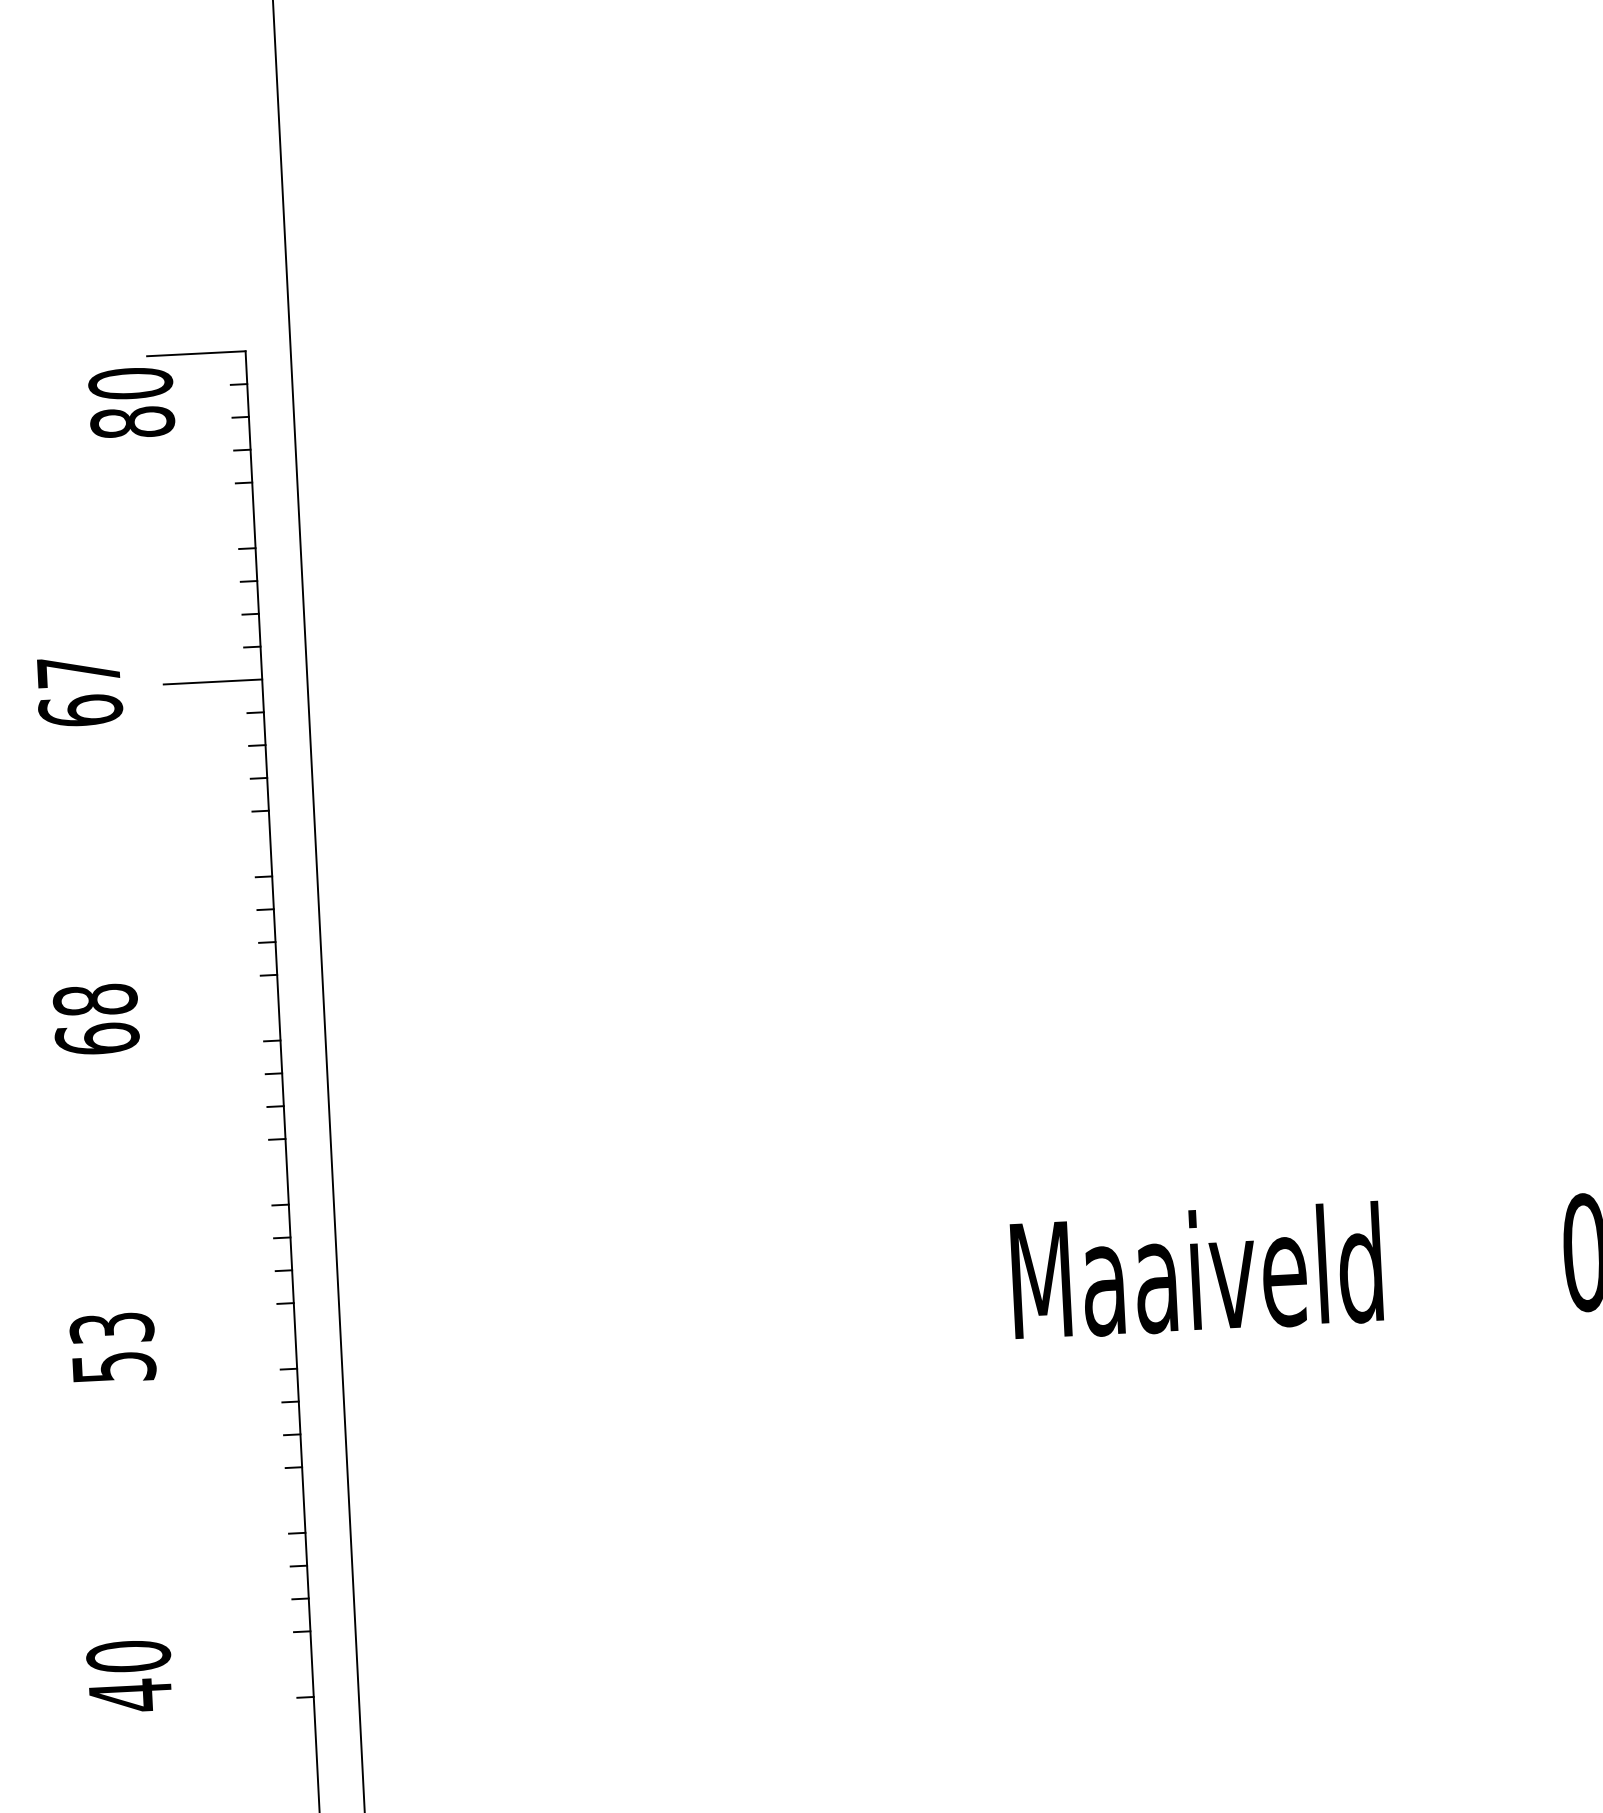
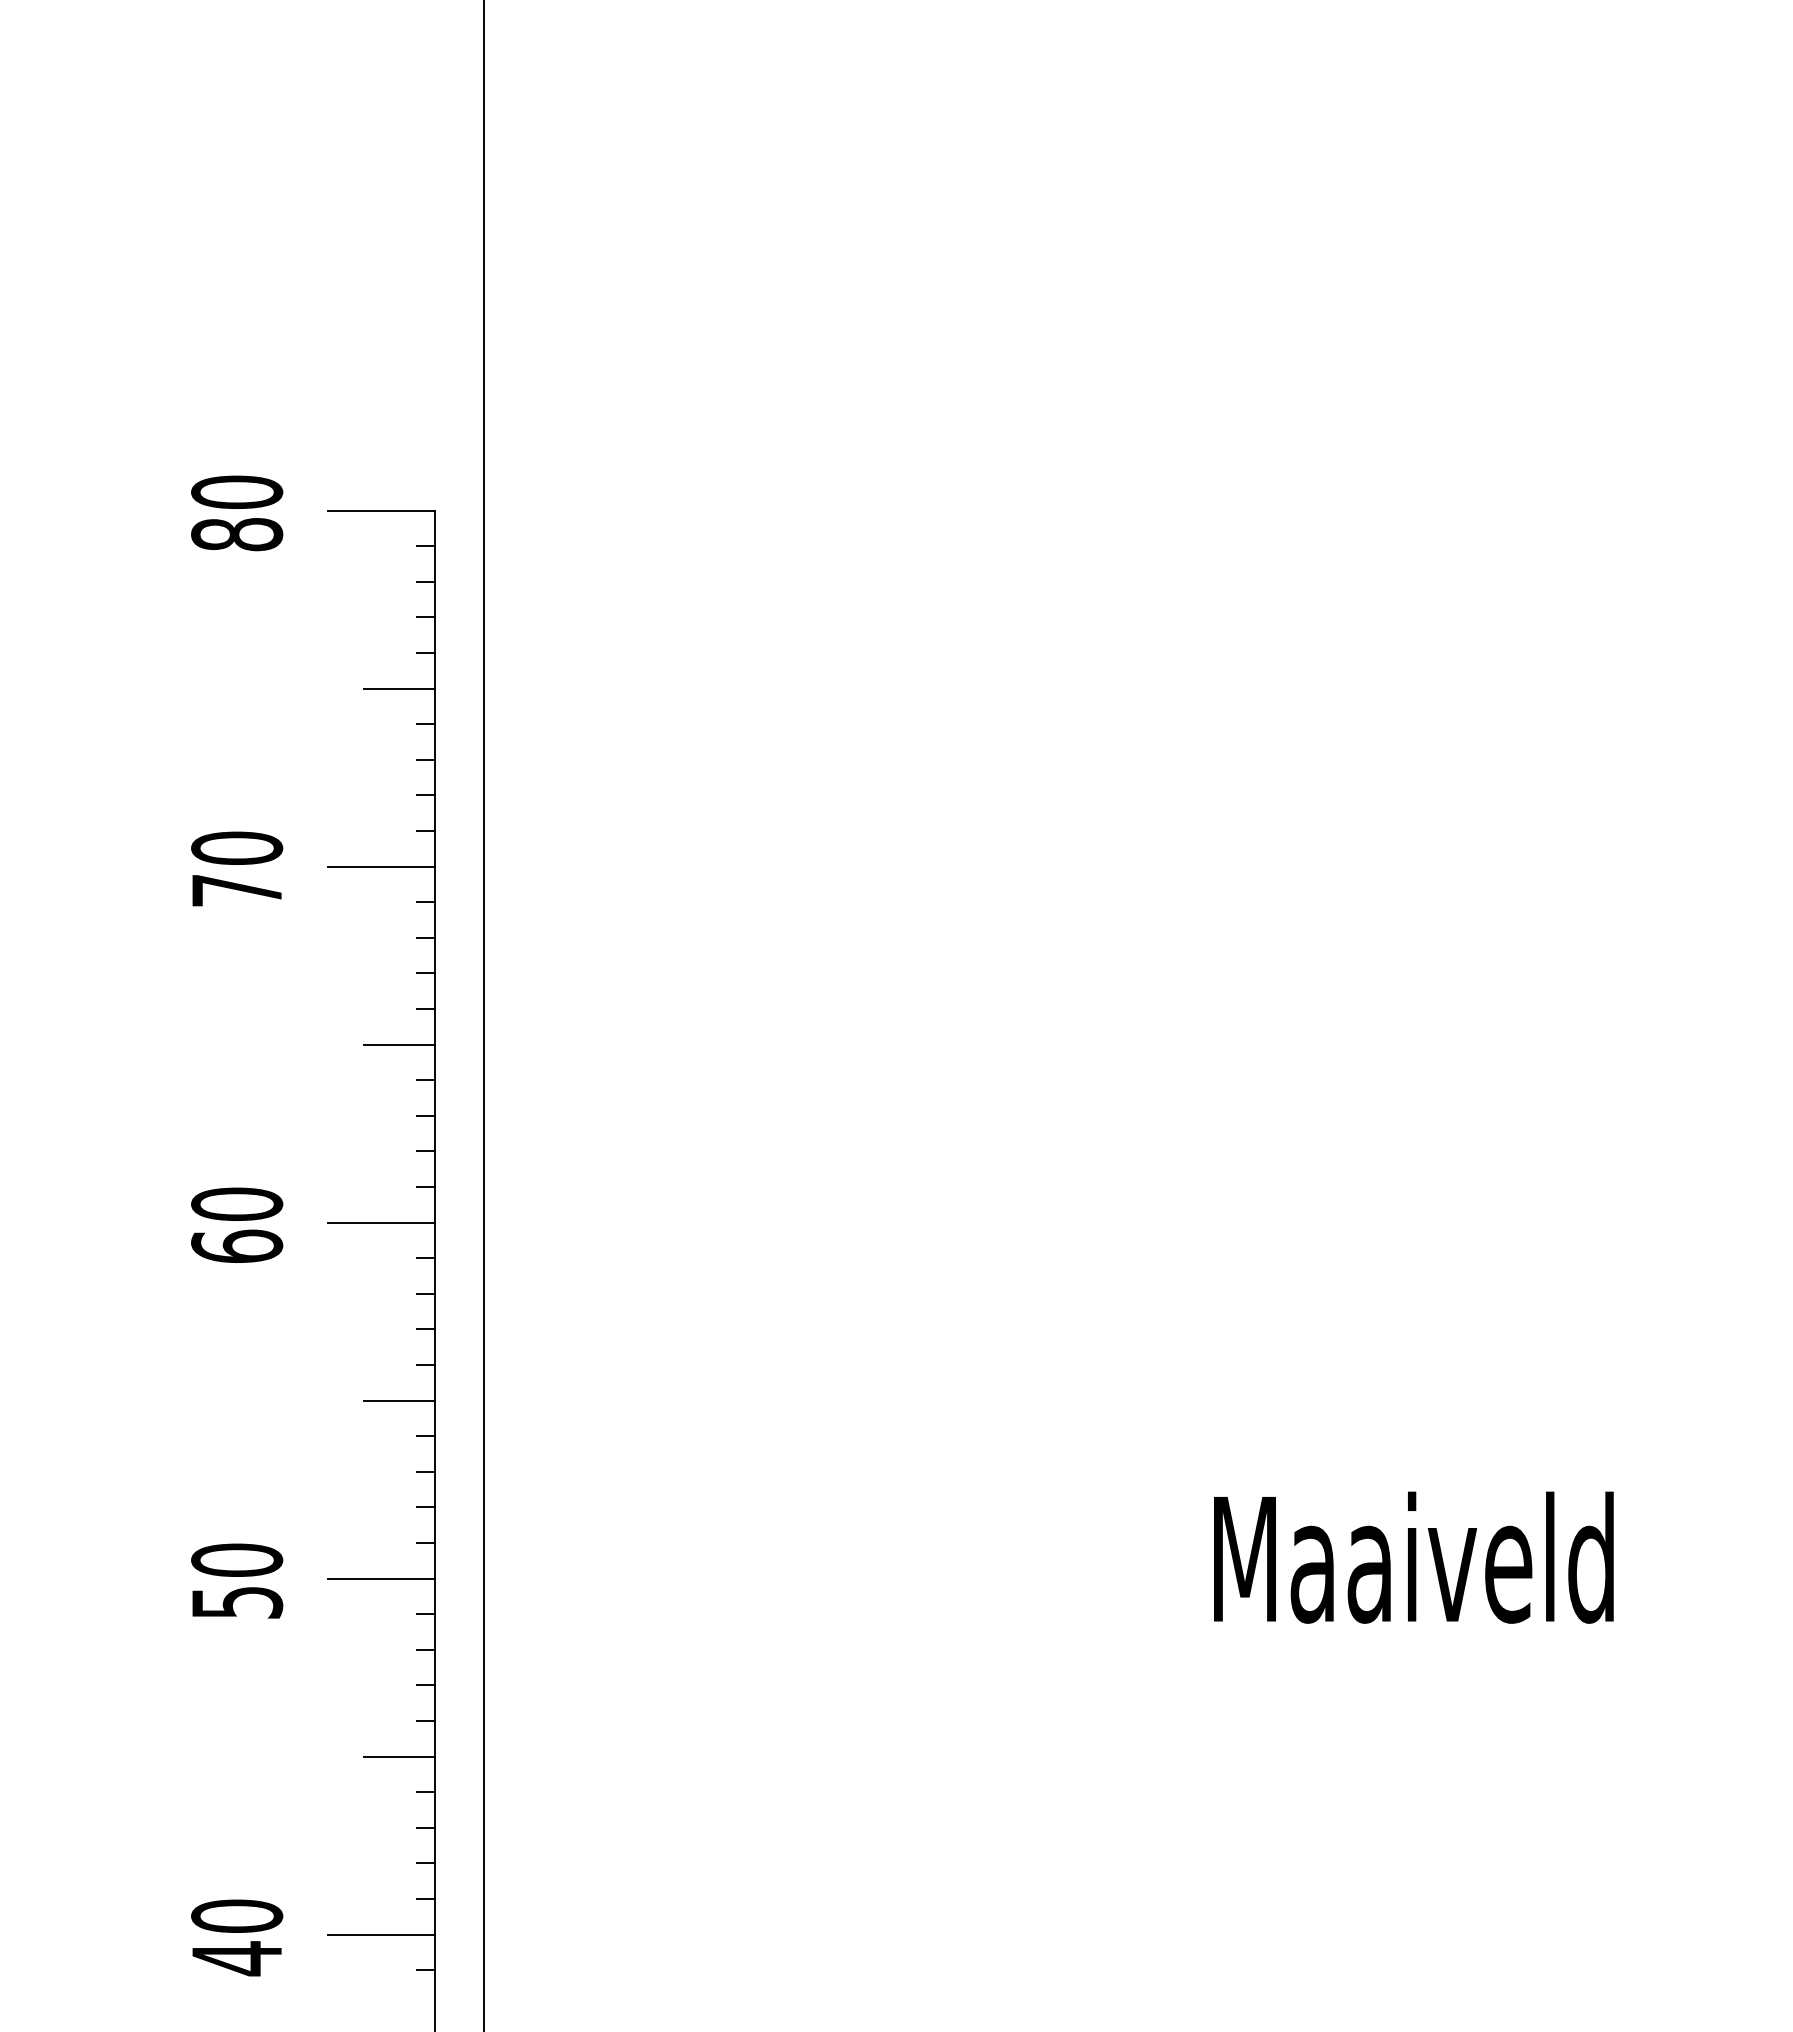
text: (132, 403) -> (237, 513), moved
line: (221, 516) -> (399, 688), added
text: (80, 690) -> (237, 868), 67 -> 70
line: (237, 845) -> (399, 1044), added
text: (94, 999) -> (236, 1203), 68 -> 60
line: (229, 1010) -> (381, 1222), added
line: (254, 1173) -> (399, 1400), added
text: (112, 1327) -> (237, 1559), 53 -> 50
line: (245, 1338) -> (381, 1578), added
line: (270, 1501) -> (399, 1756), added
line: (262, 1666) -> (381, 1934), added

